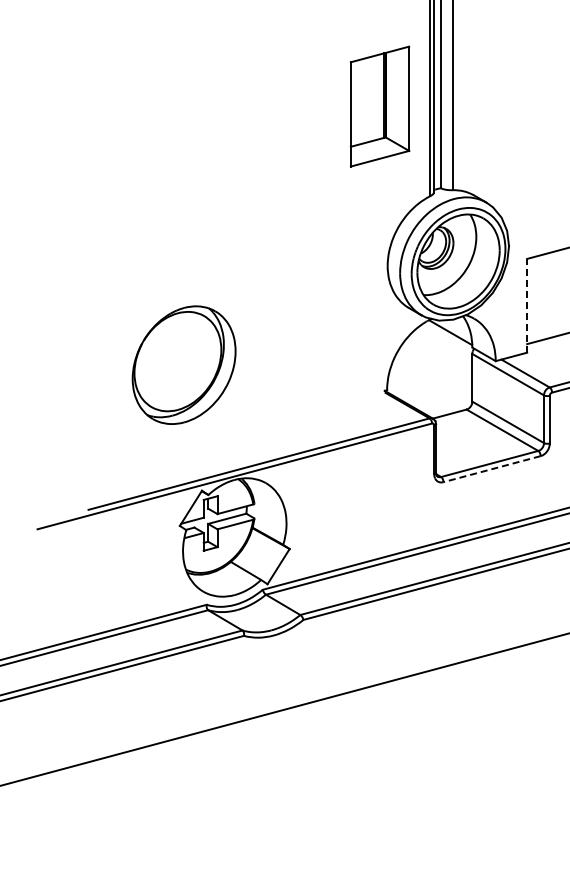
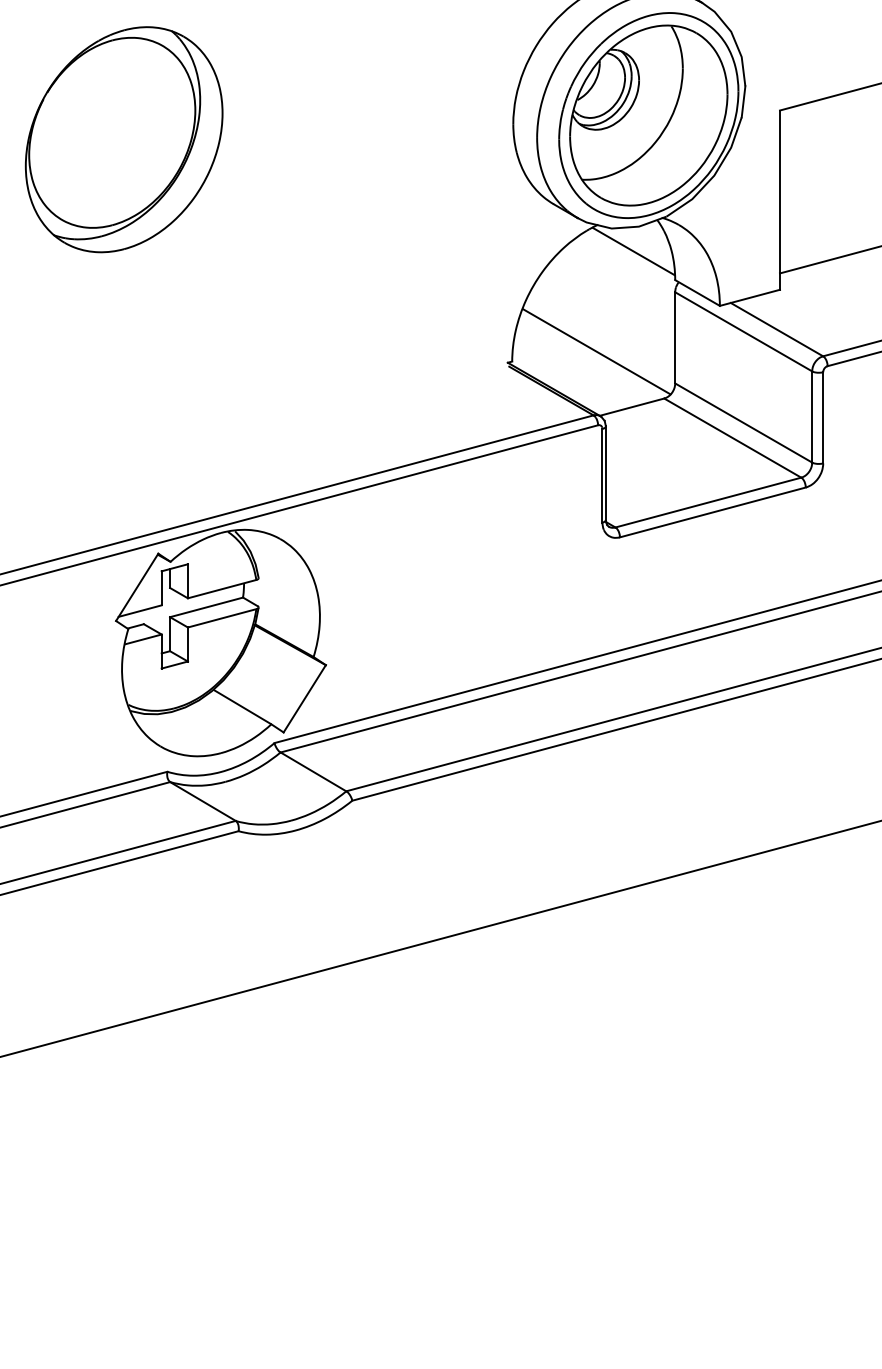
line: (527, 305) -> (780, 199), dashed -> solid
part: (183, 364) -> (122, 138), moved
line: (430, 384) -> (595, 350), added
line: (491, 469) -> (711, 513), dashed -> solid

